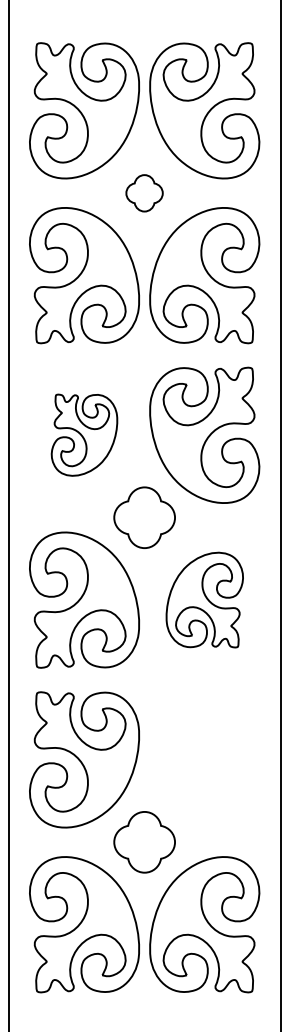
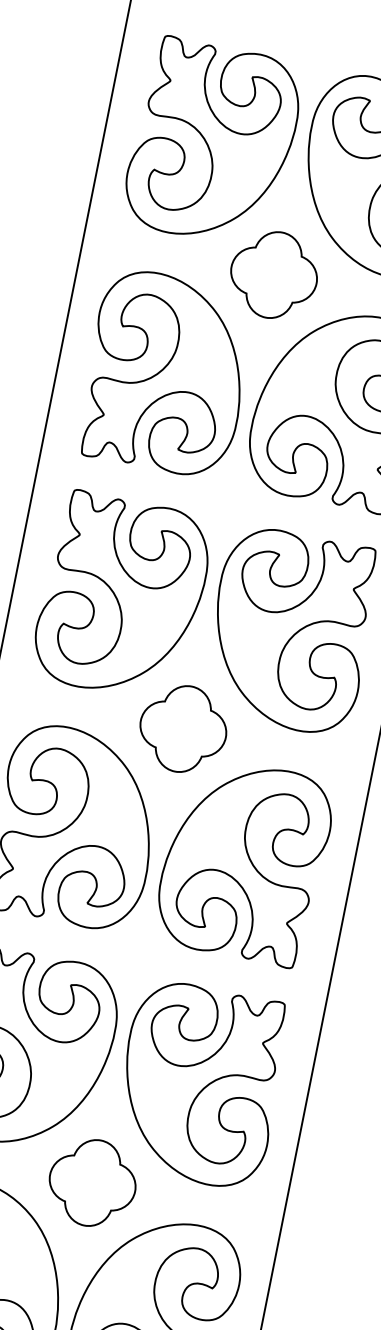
part: (144, 193) -> (273, 275), size x1.67
part: (84, 434) -> (122, 595), size x1.67
part: (204, 599) -> (244, 860), size x1.43
part: (204, 759) -> (199, 1083), added

